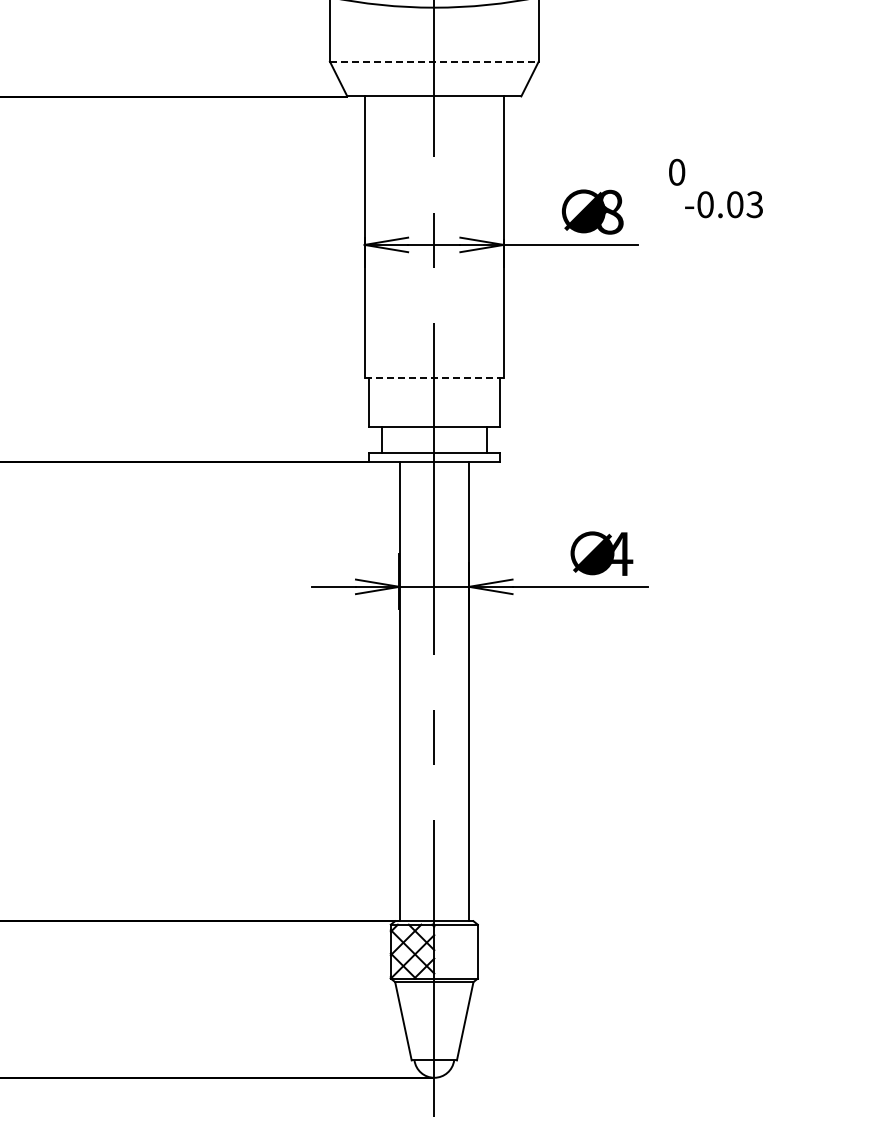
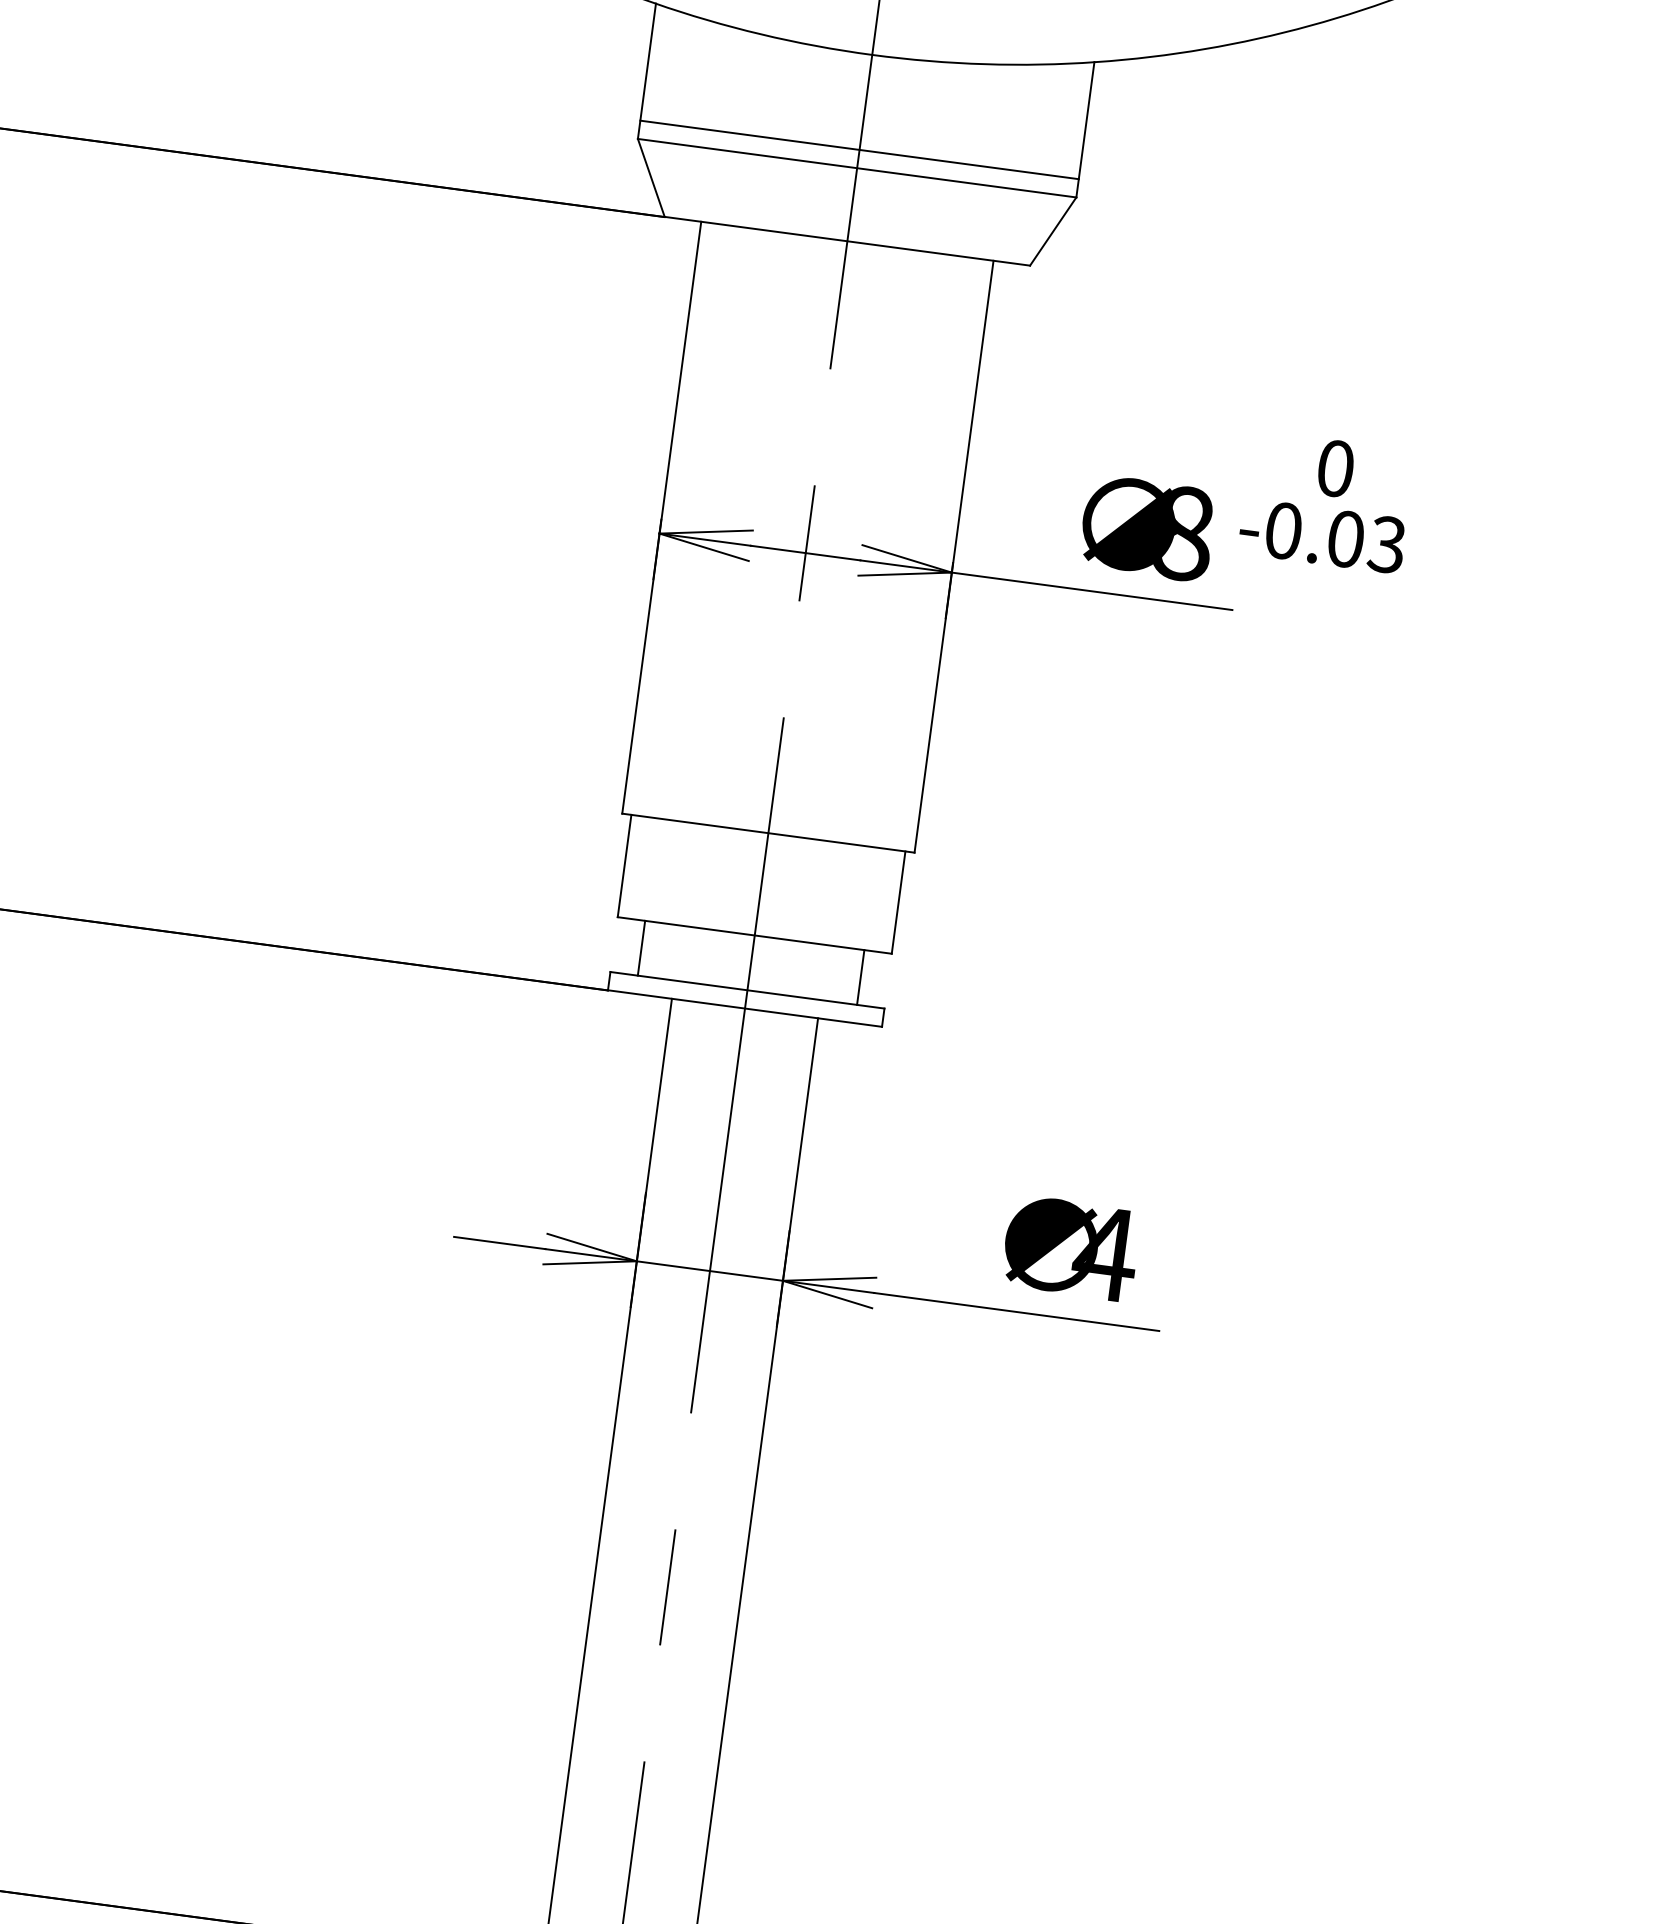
line: (433, 52) -> (857, 148), added
line: (434, 61) -> (857, 167), dashed -> solid
text: (723, 204) -> (1321, 535), moved
line: (434, 378) -> (768, 833), dashed -> solid

